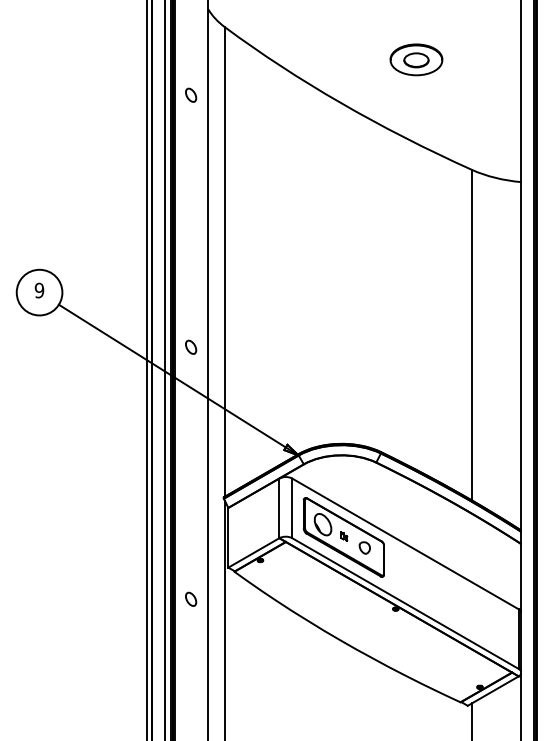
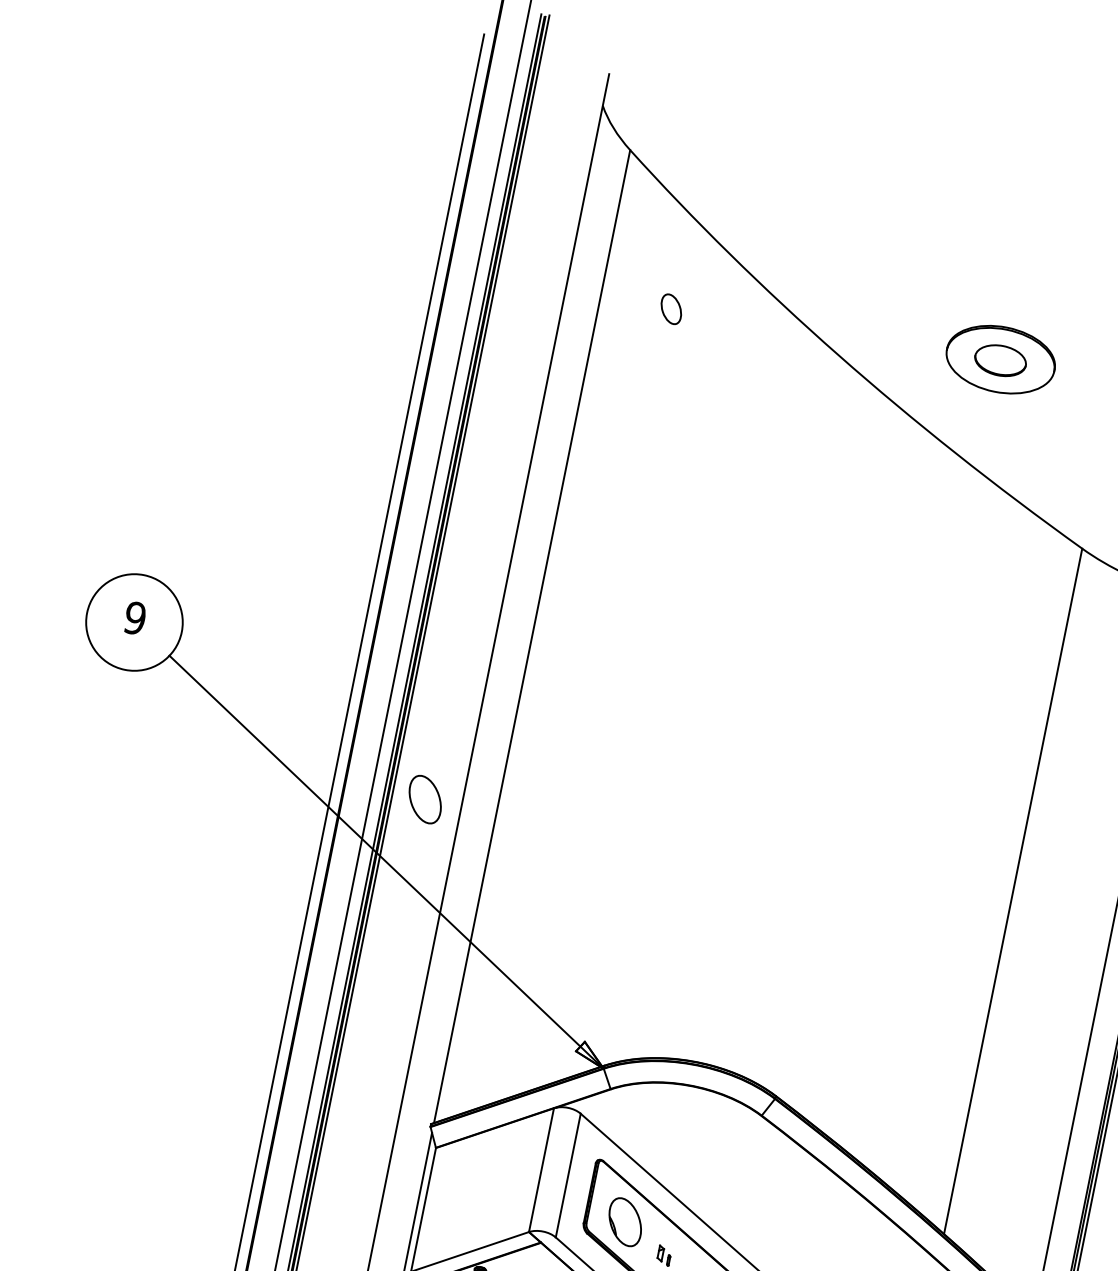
part: (416, 59) -> (1001, 358), moved
part: (191, 94) -> (672, 307), moved
part: (191, 346) -> (426, 797), size x1.6

